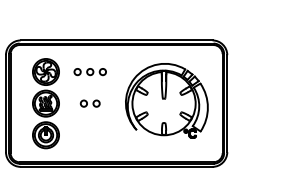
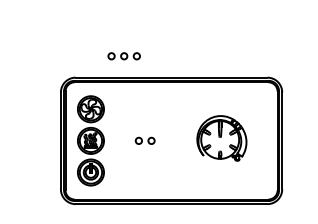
part: (89, 72) -> (123, 56), moved
part: (166, 101) -> (221, 138), size x0.6
part: (45, 103) -> (90, 140), moved

